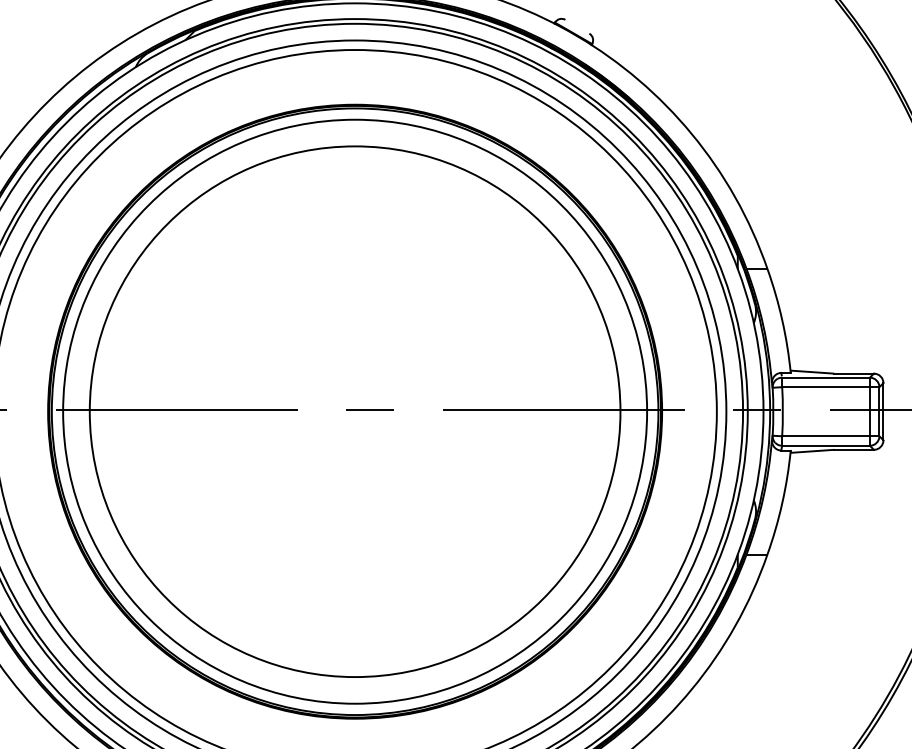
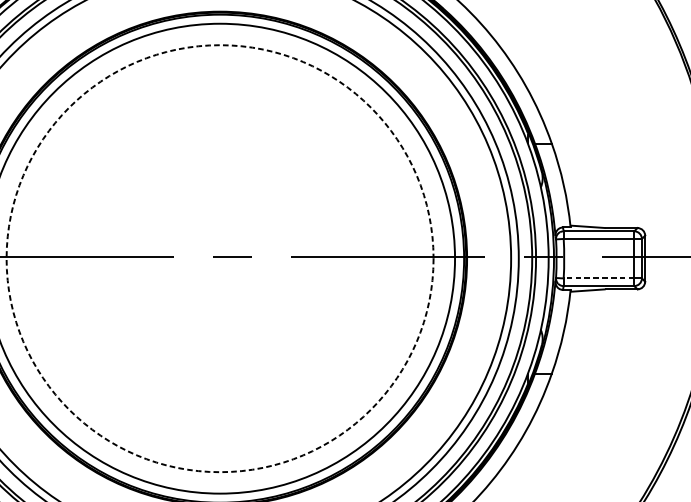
circle: (354, 411) -> (219, 258), solid -> dashed
line: (826, 436) -> (599, 278), solid -> dashed

